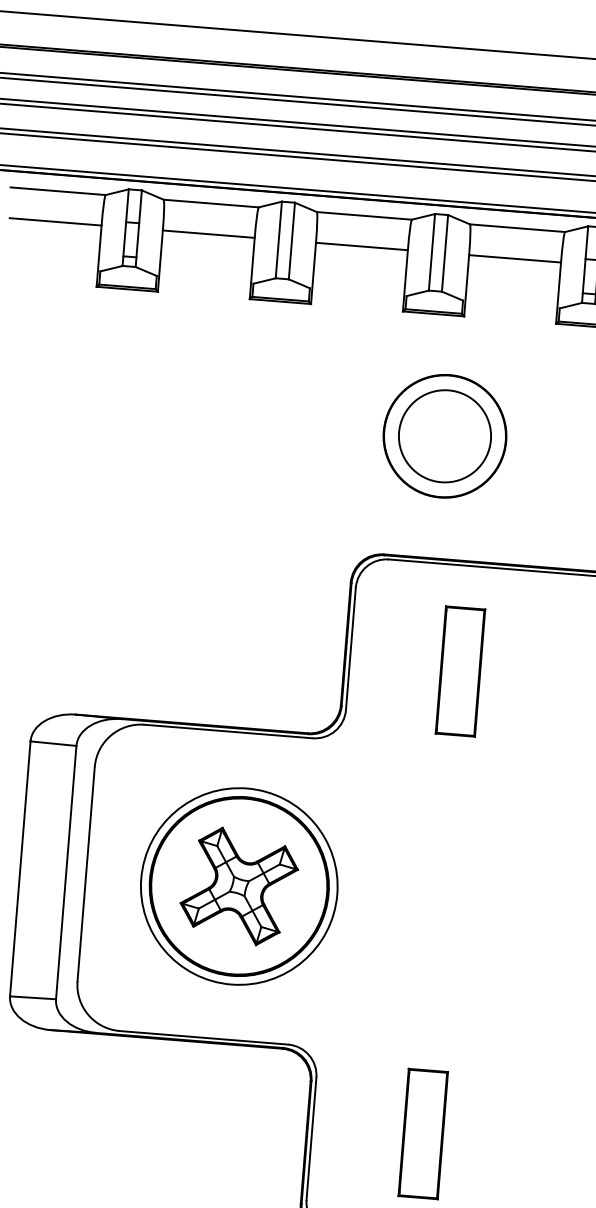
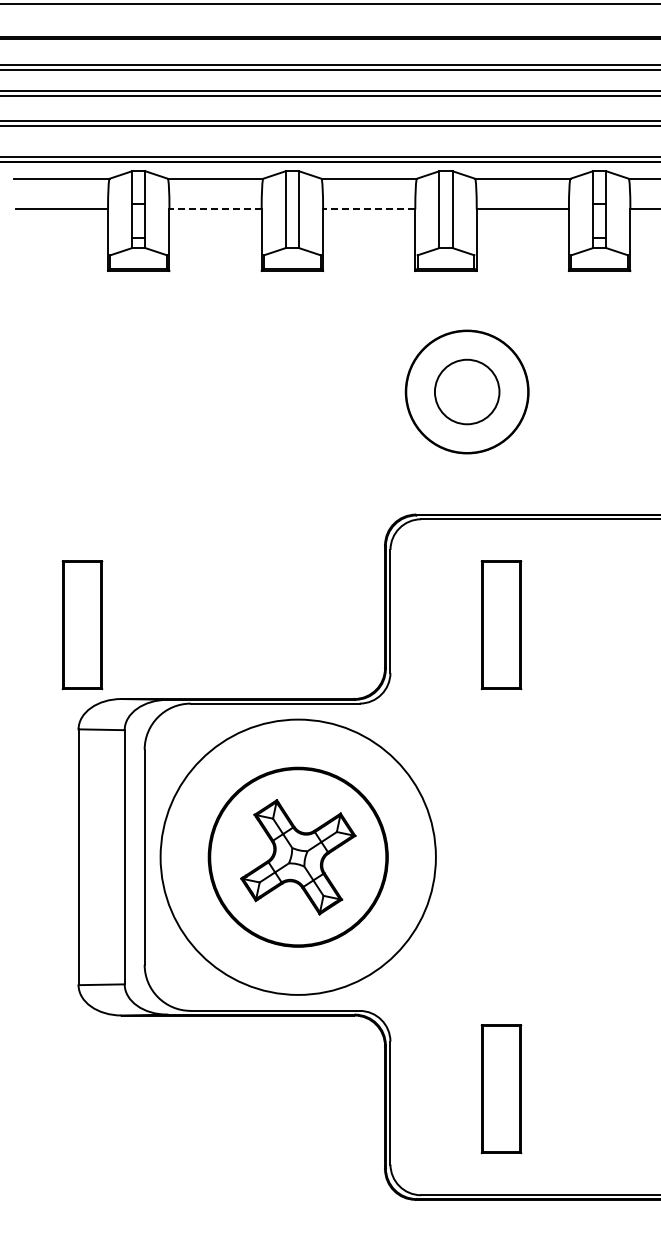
line: (208, 234) -> (215, 209), solid -> dashed
line: (361, 246) -> (368, 209), solid -> dashed
circle: (445, 435) -> (467, 391), size x0.7
part: (42, 638) -> (82, 625), added
circle: (238, 885) -> (297, 856), size x1.4

